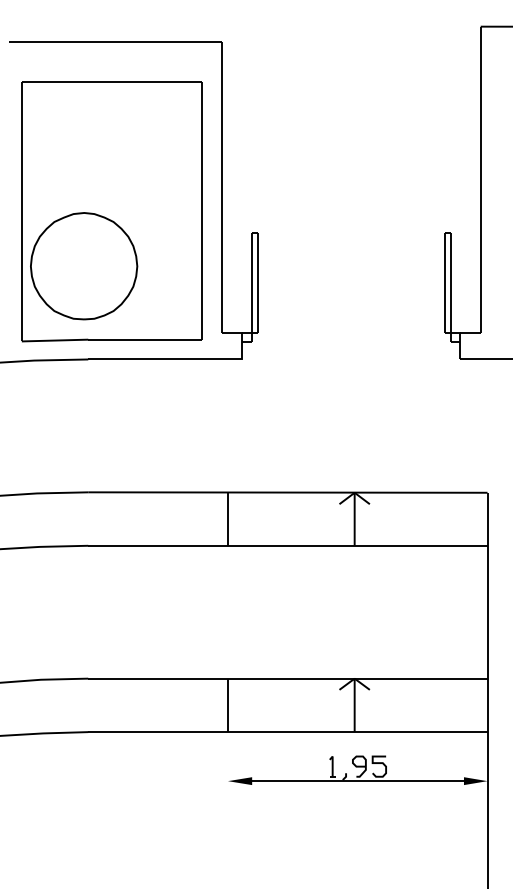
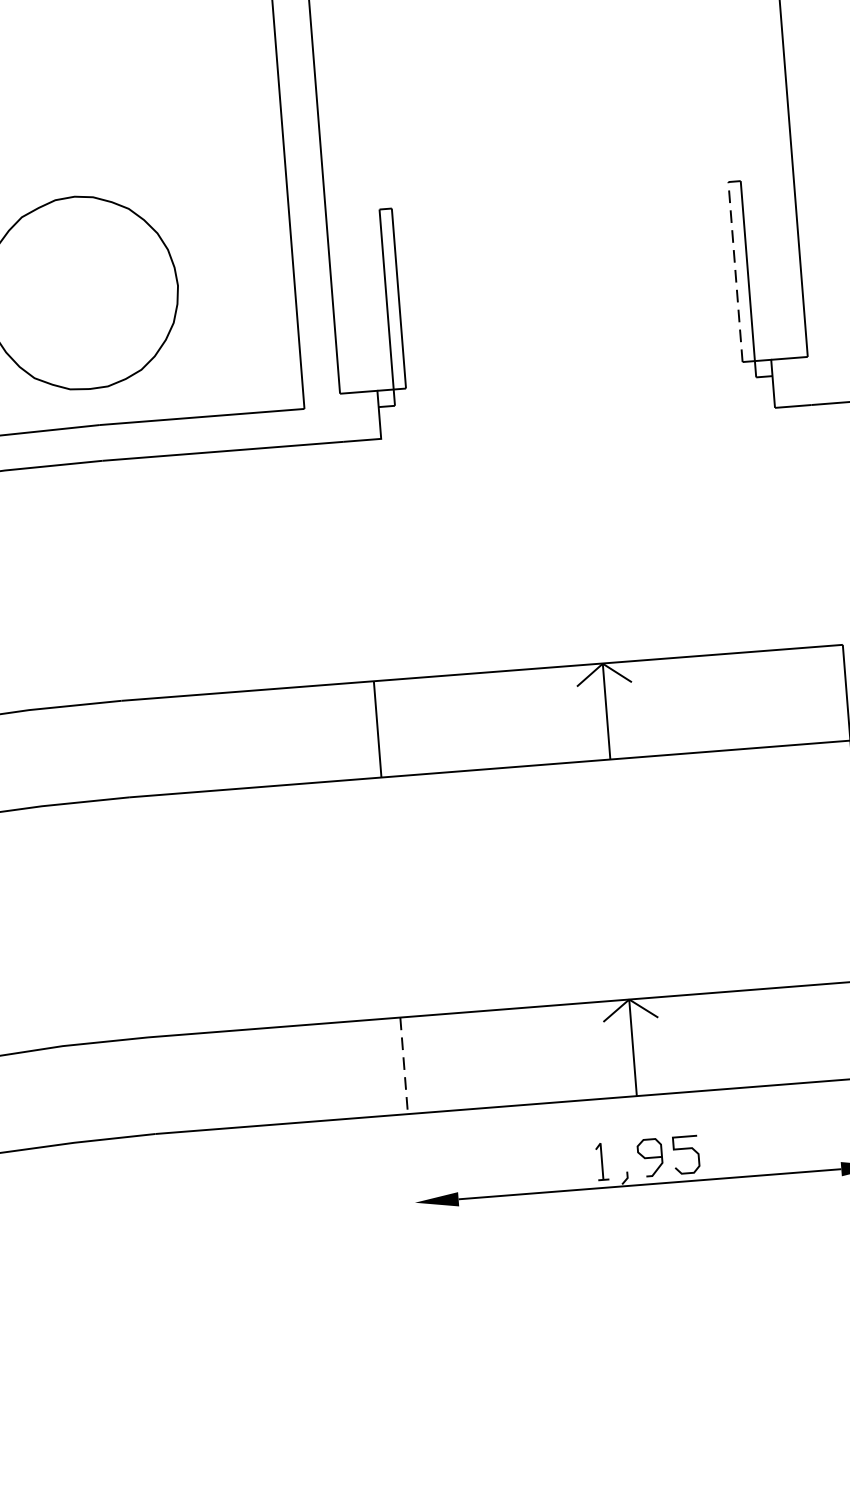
line: (444, 283) -> (735, 272), solid -> dashed
line: (227, 705) -> (403, 1066), solid -> dashed

